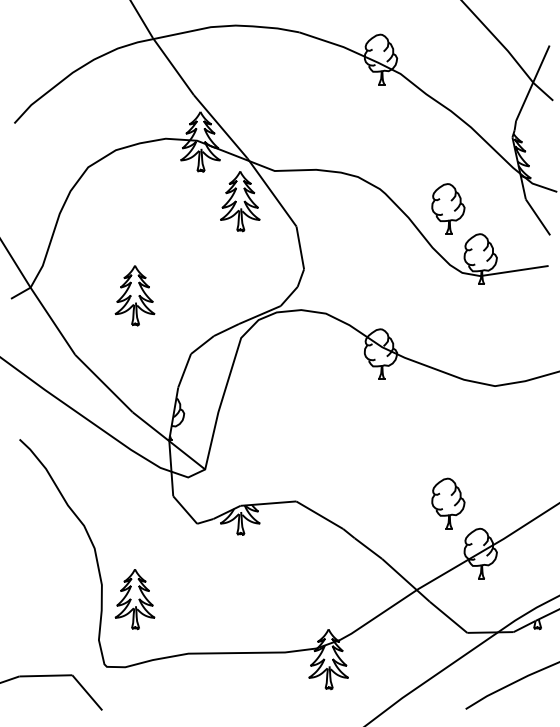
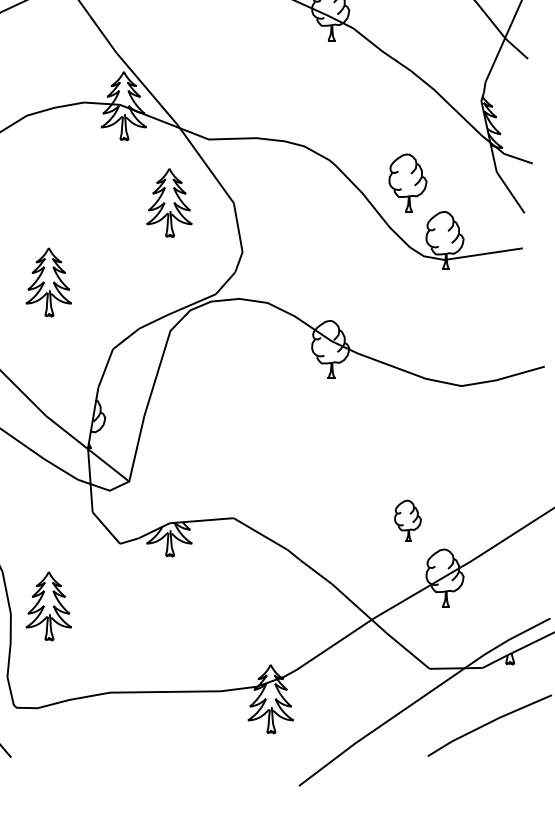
part: (240, 201) -> (169, 203), moved
part: (448, 503) -> (408, 520), size x0.7
part: (134, 599) -> (48, 606), moved

